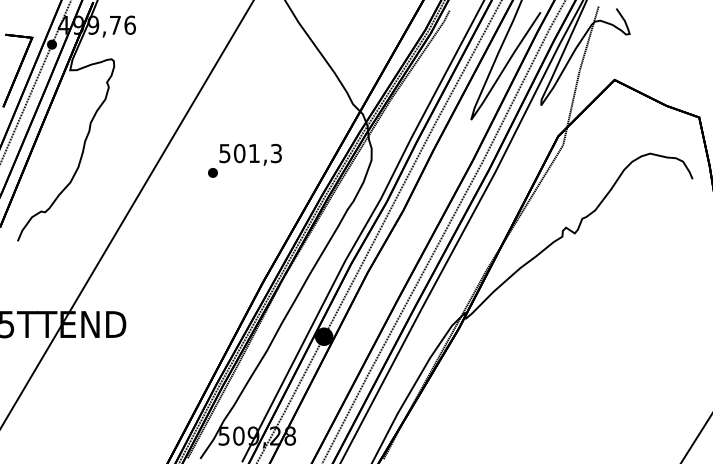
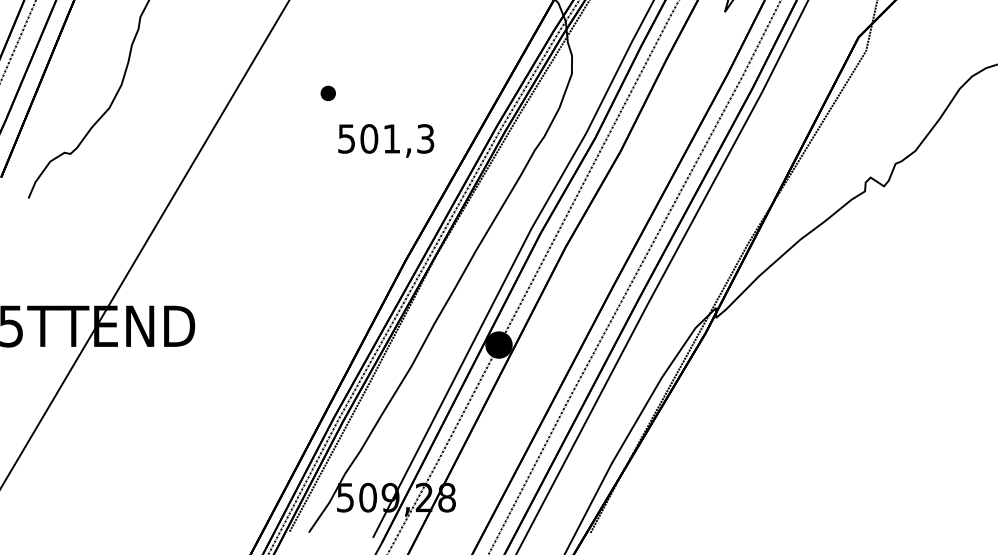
text: (250, 154) -> (385, 140), moved

